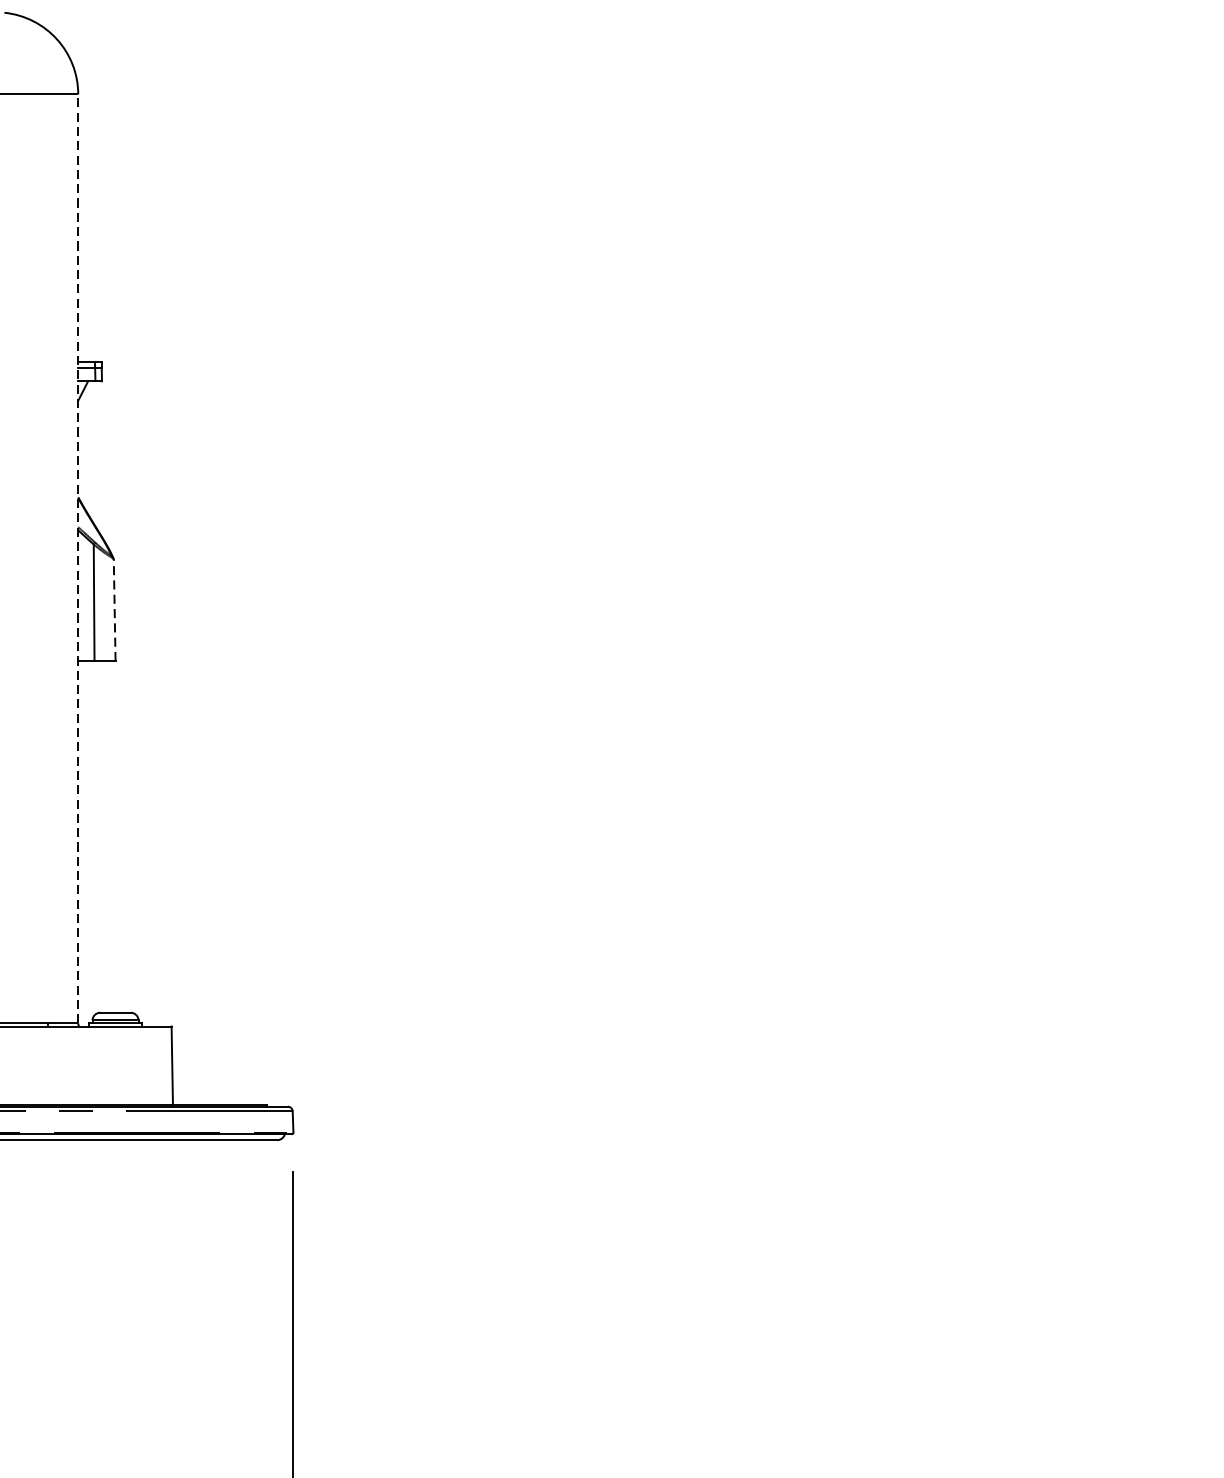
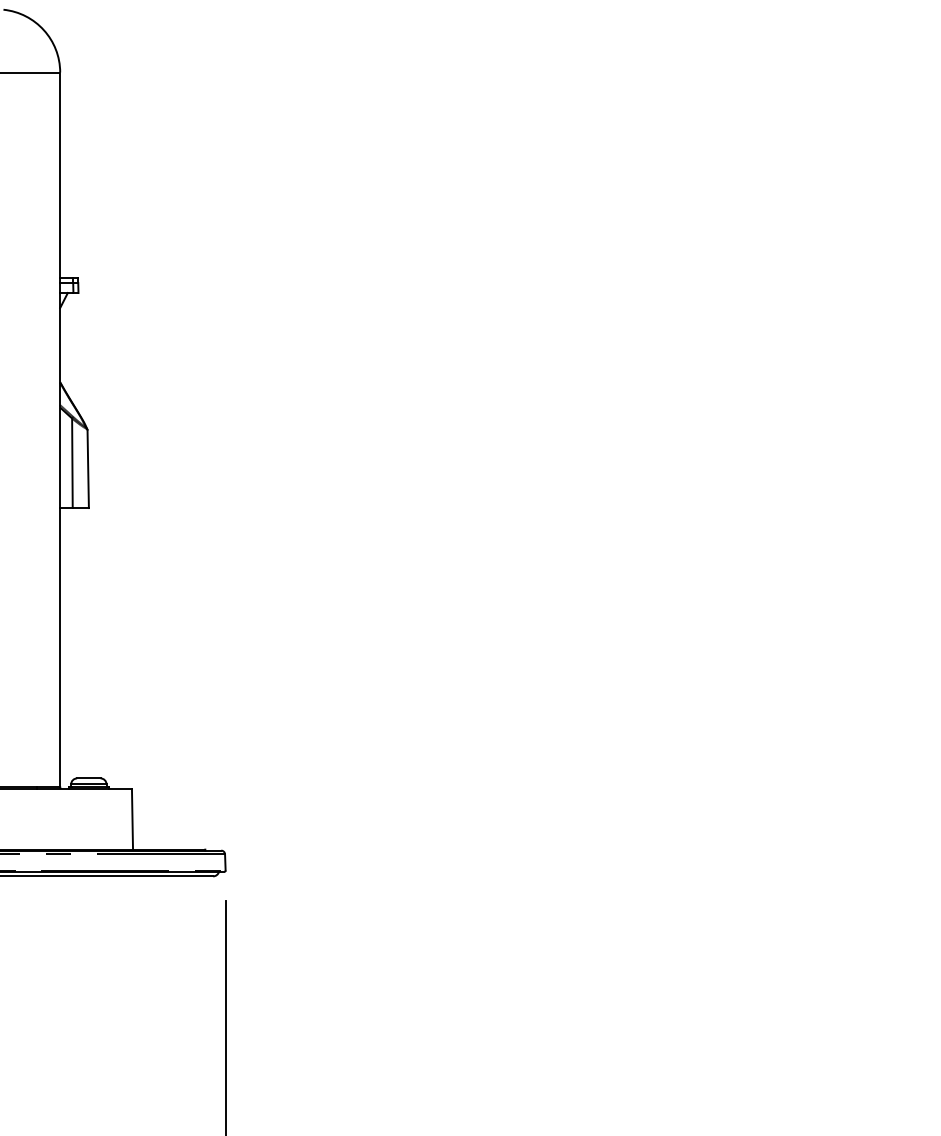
line: (78, 558) -> (60, 429), dashed -> solid
line: (115, 610) -> (88, 469), dashed -> solid

